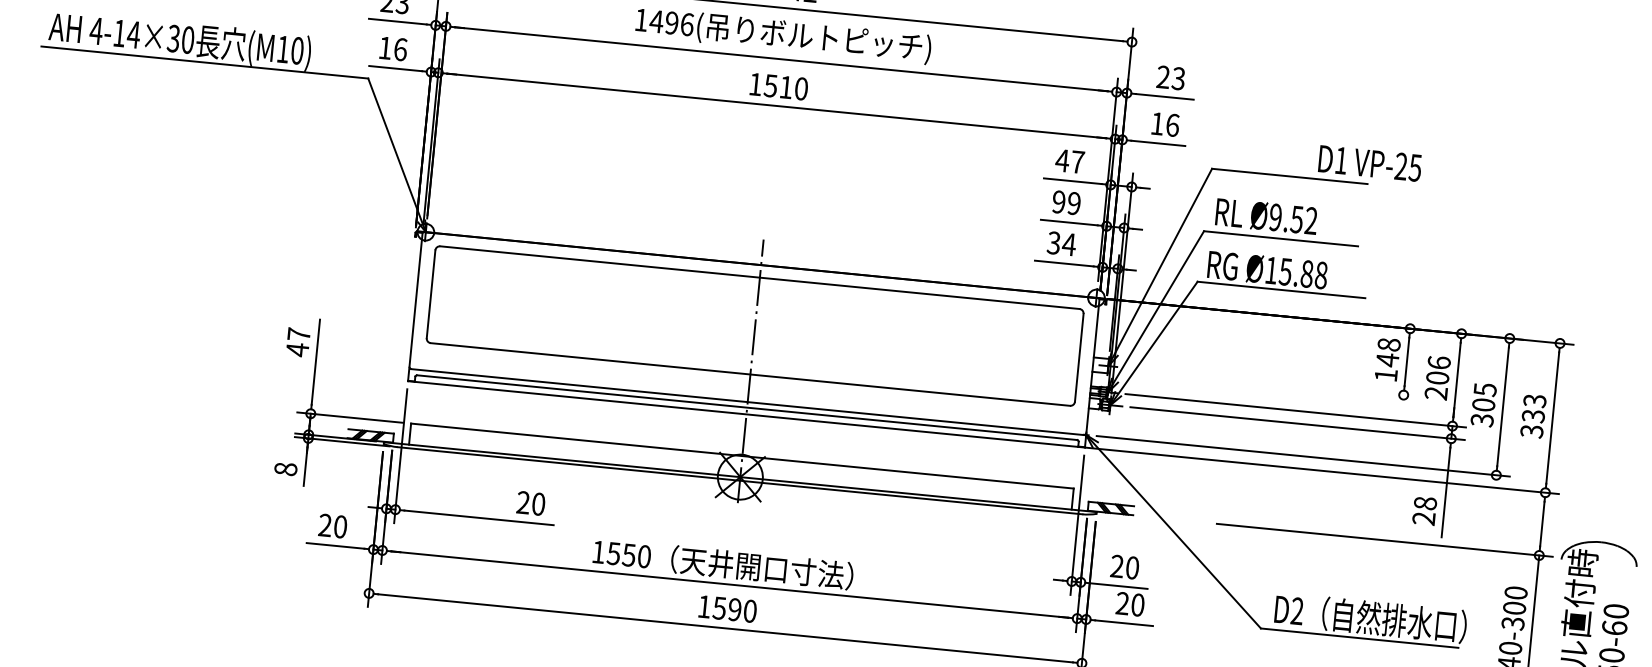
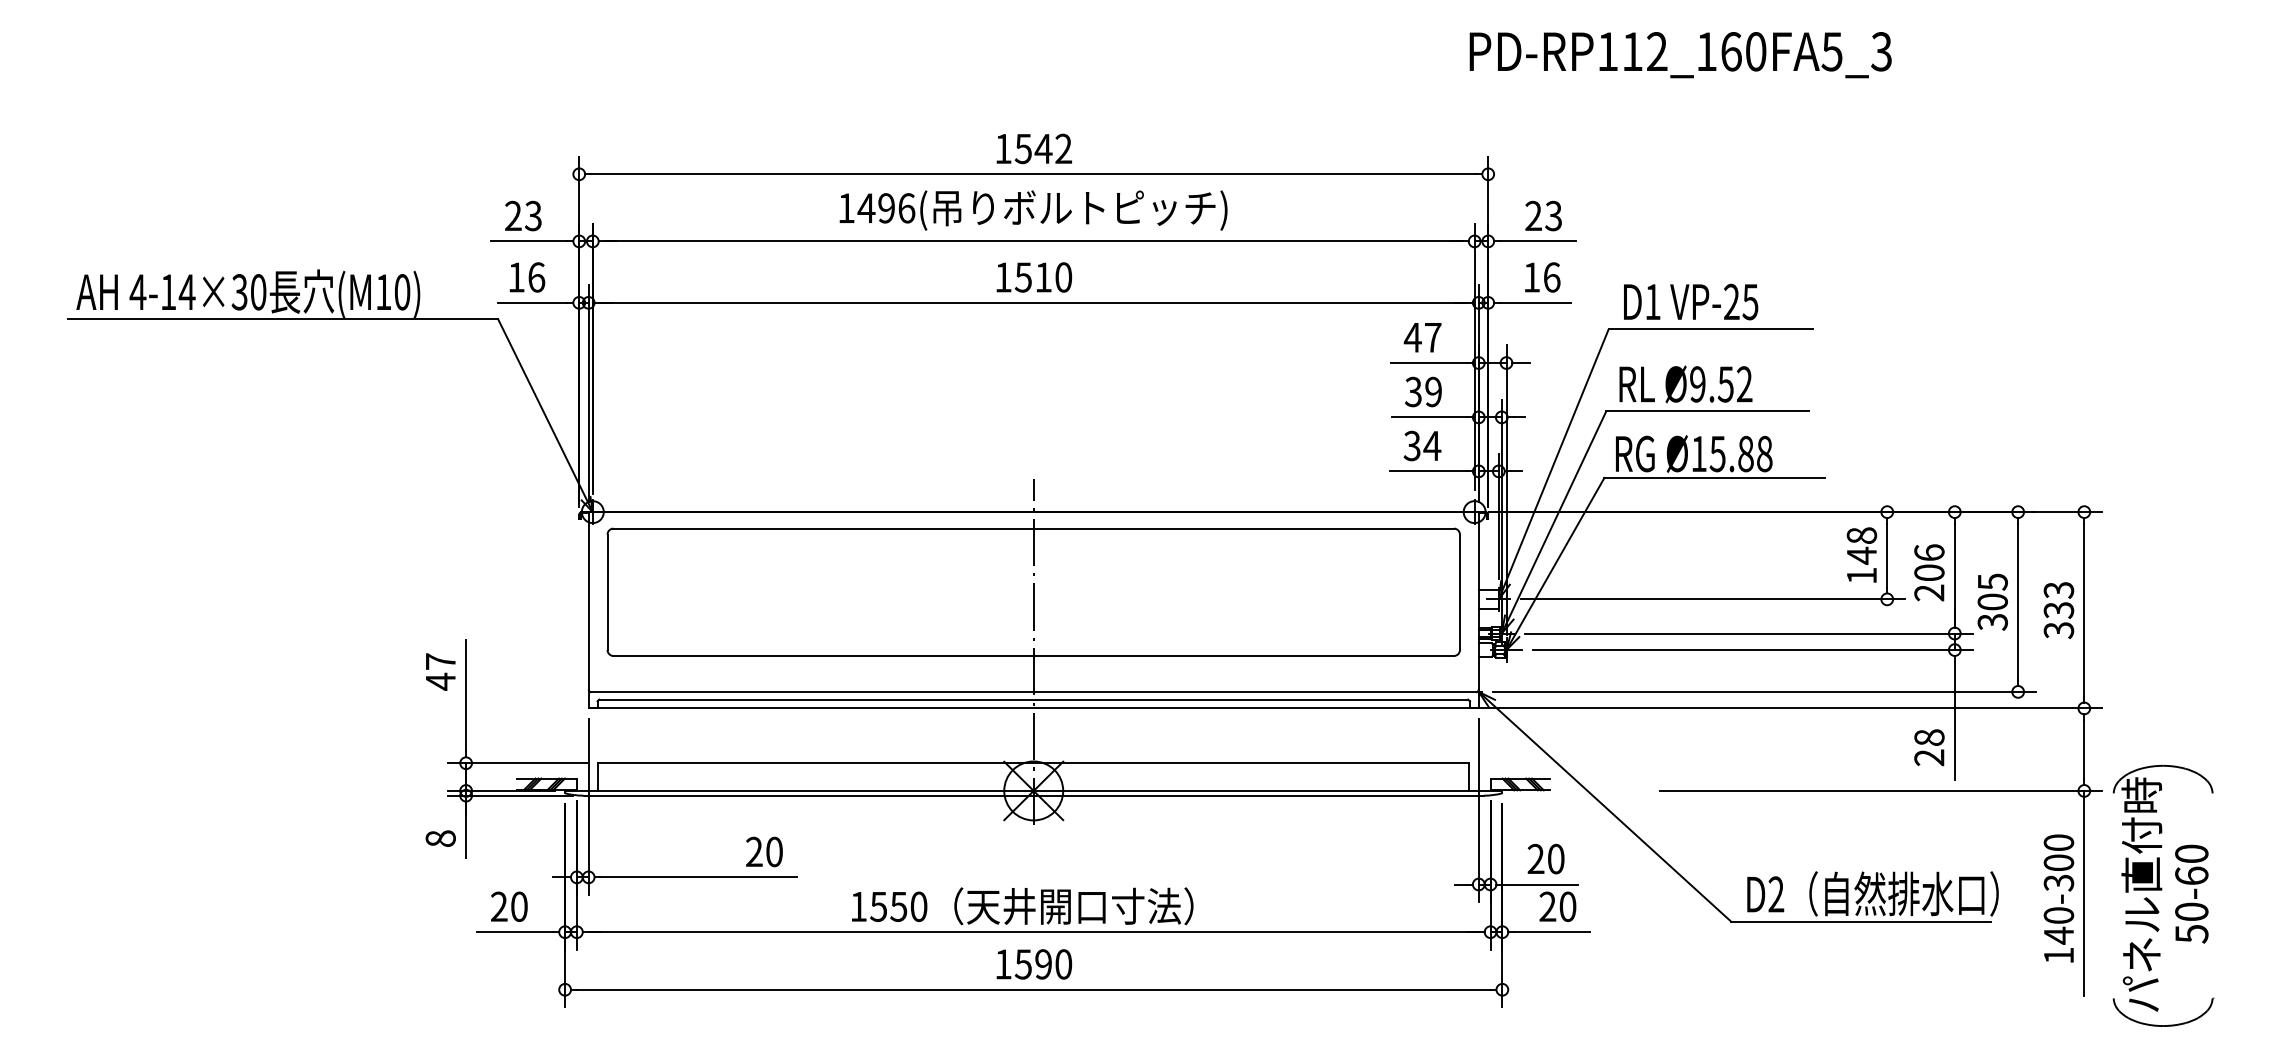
text: (1370, 163) -> (1691, 301), moved
text: (1058, 202) -> (1413, 392), 99 -> 39
line: (1270, 382) -> (1712, 599), added

